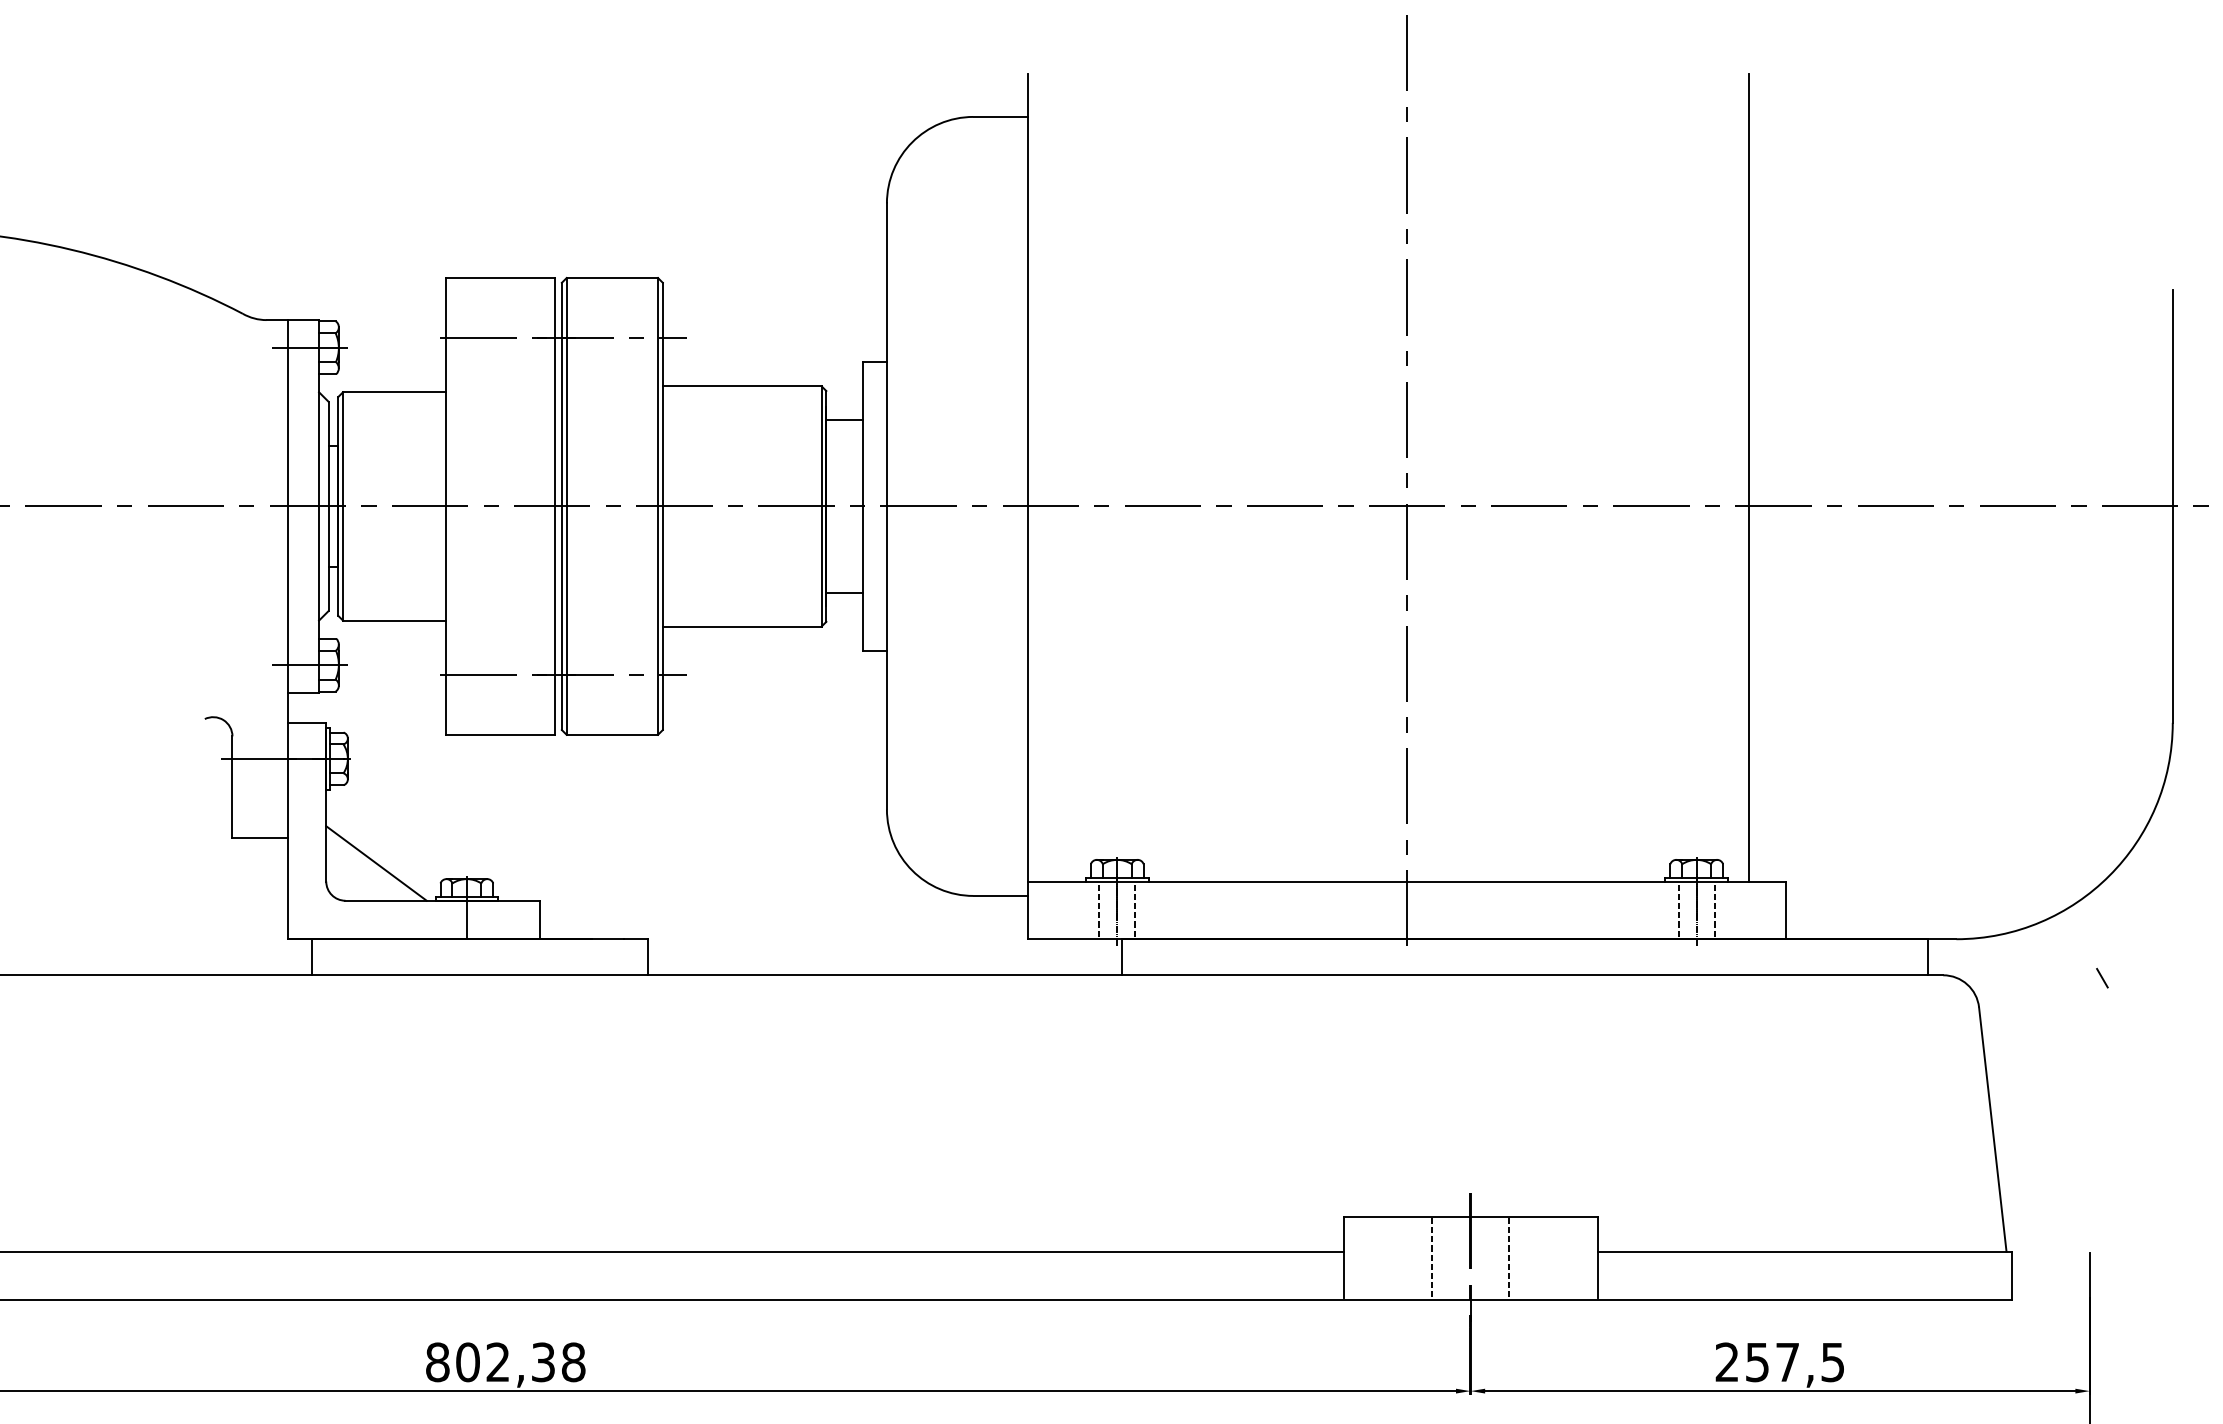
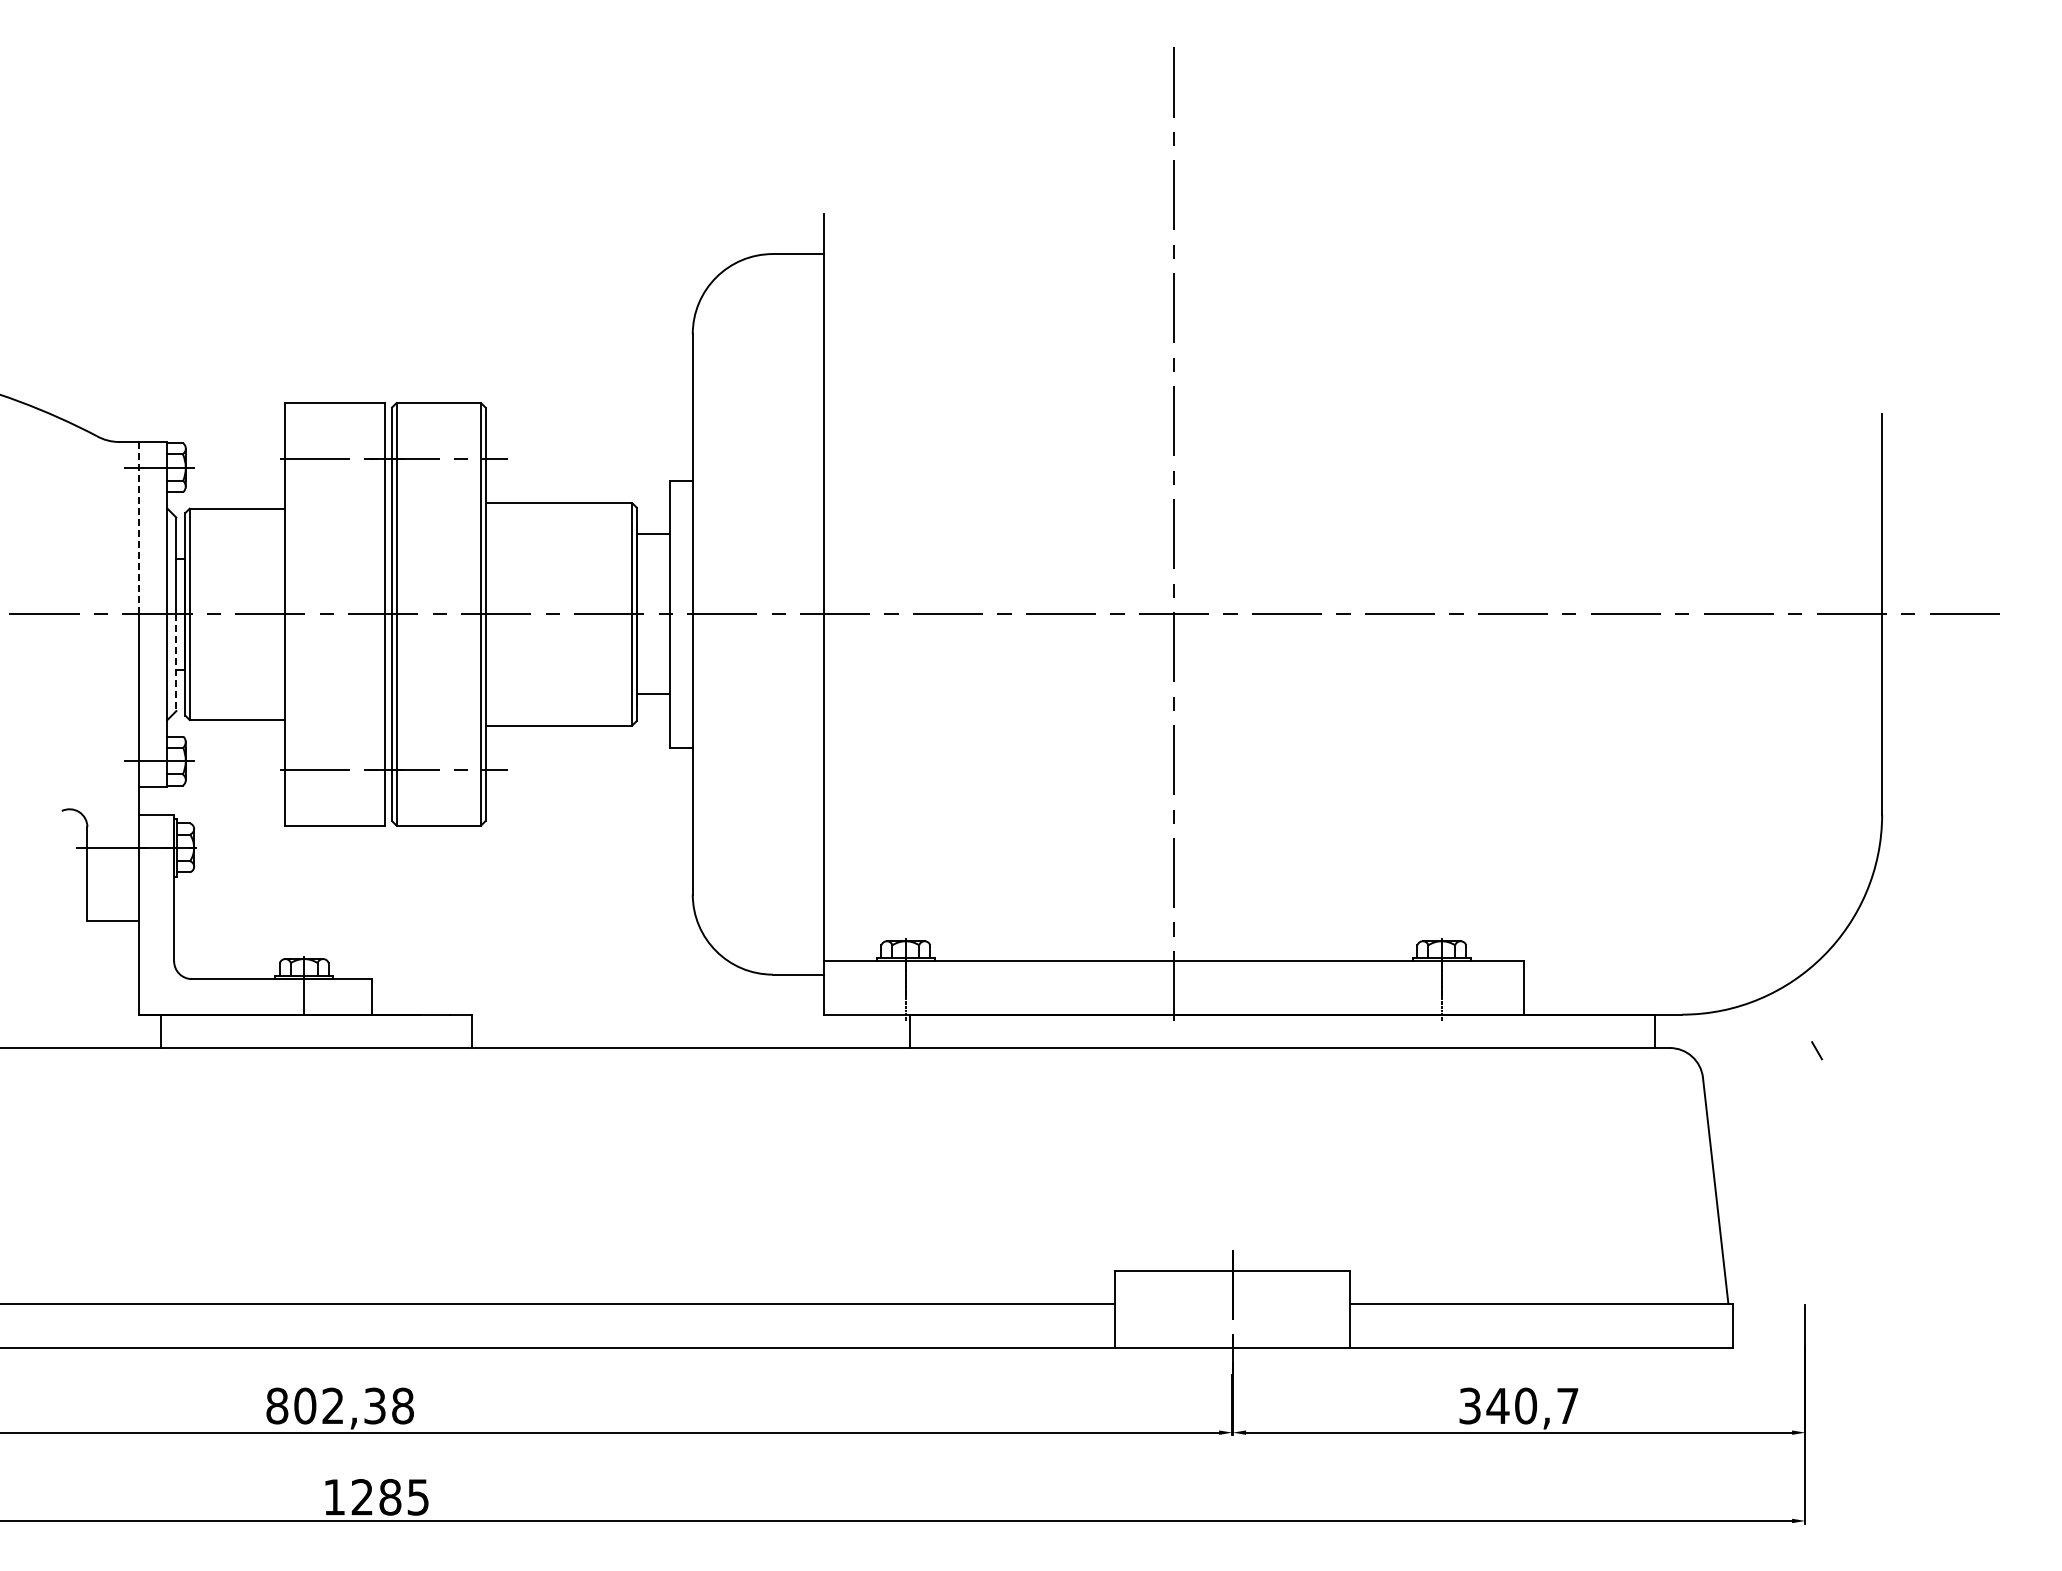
line: (287, 413) -> (138, 528), solid -> dashed
line: (1748, 477) -> (1489, 587), removed
line: (328, 559) -> (176, 663), solid -> dashed
line: (376, 863) -> (220, 944), removed
line: (1099, 909) -> (889, 987), removed
line: (1135, 909) -> (922, 987), removed
line: (1679, 909) -> (1425, 987), removed
line: (1714, 909) -> (1458, 987), removed
line: (1432, 1256) -> (1197, 1308), removed
line: (1509, 1256) -> (1268, 1308), removed
text: (1779, 1361) -> (1518, 1405), 257,5 -> 340,7

